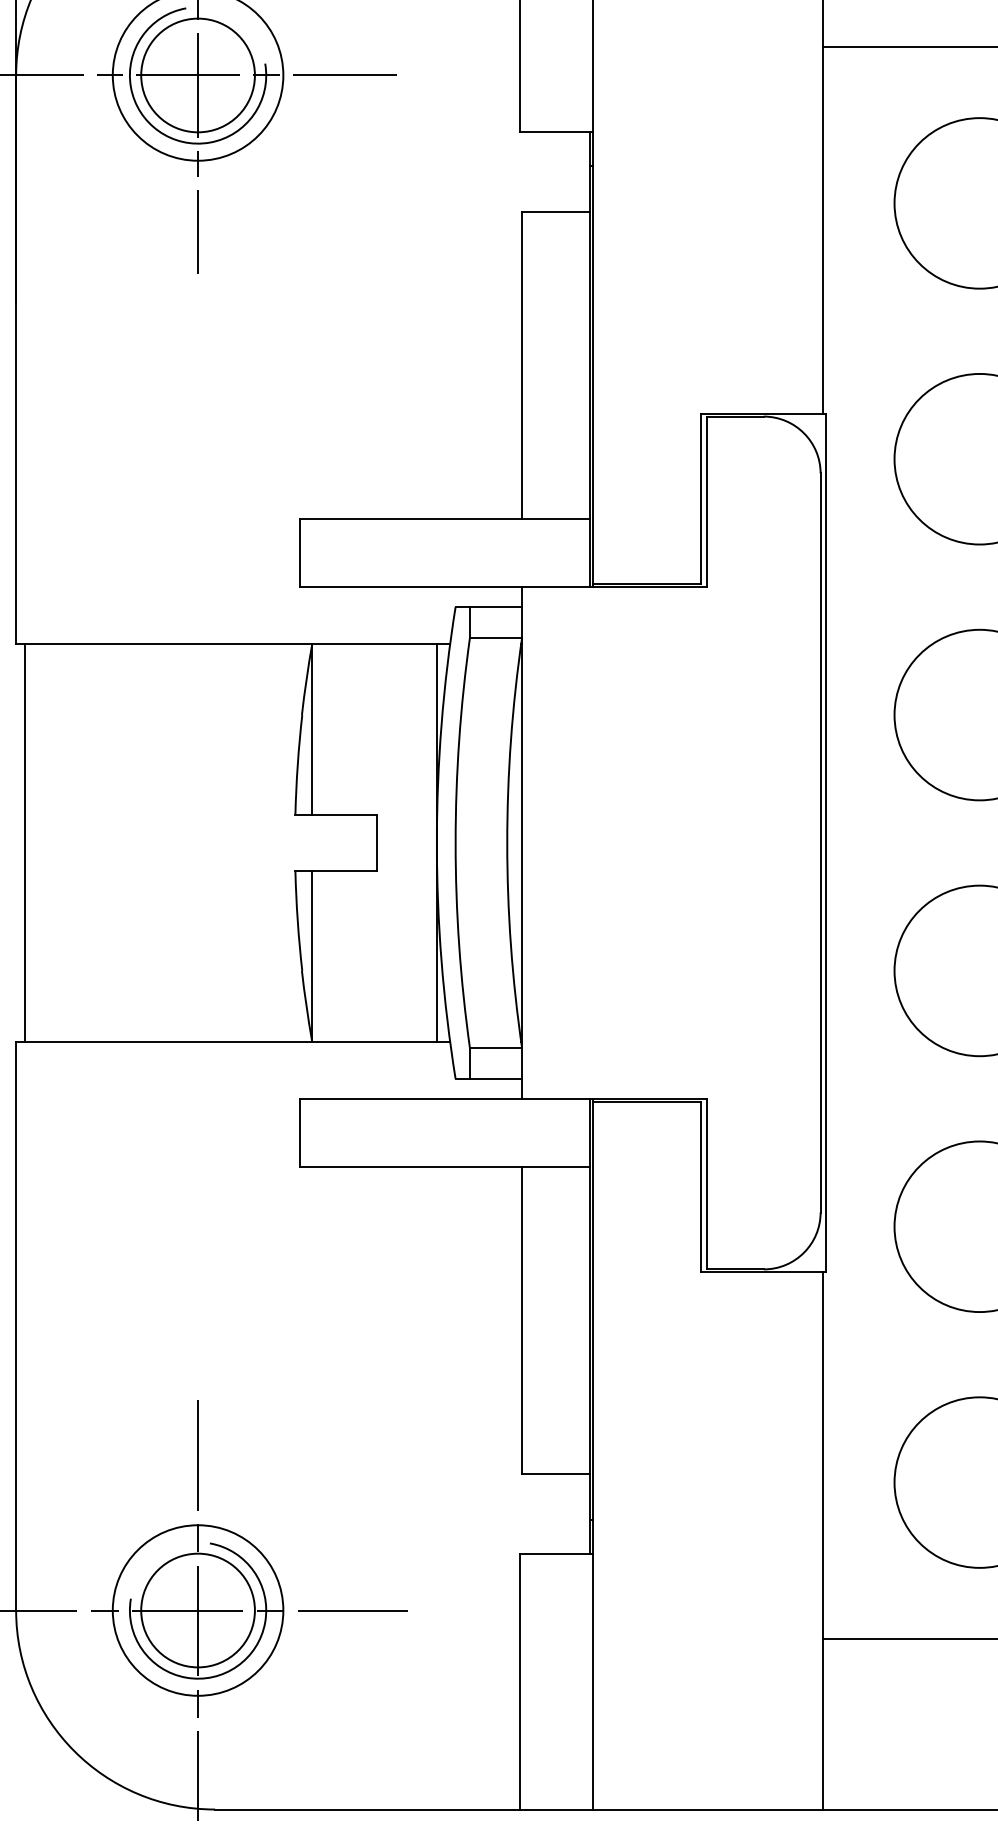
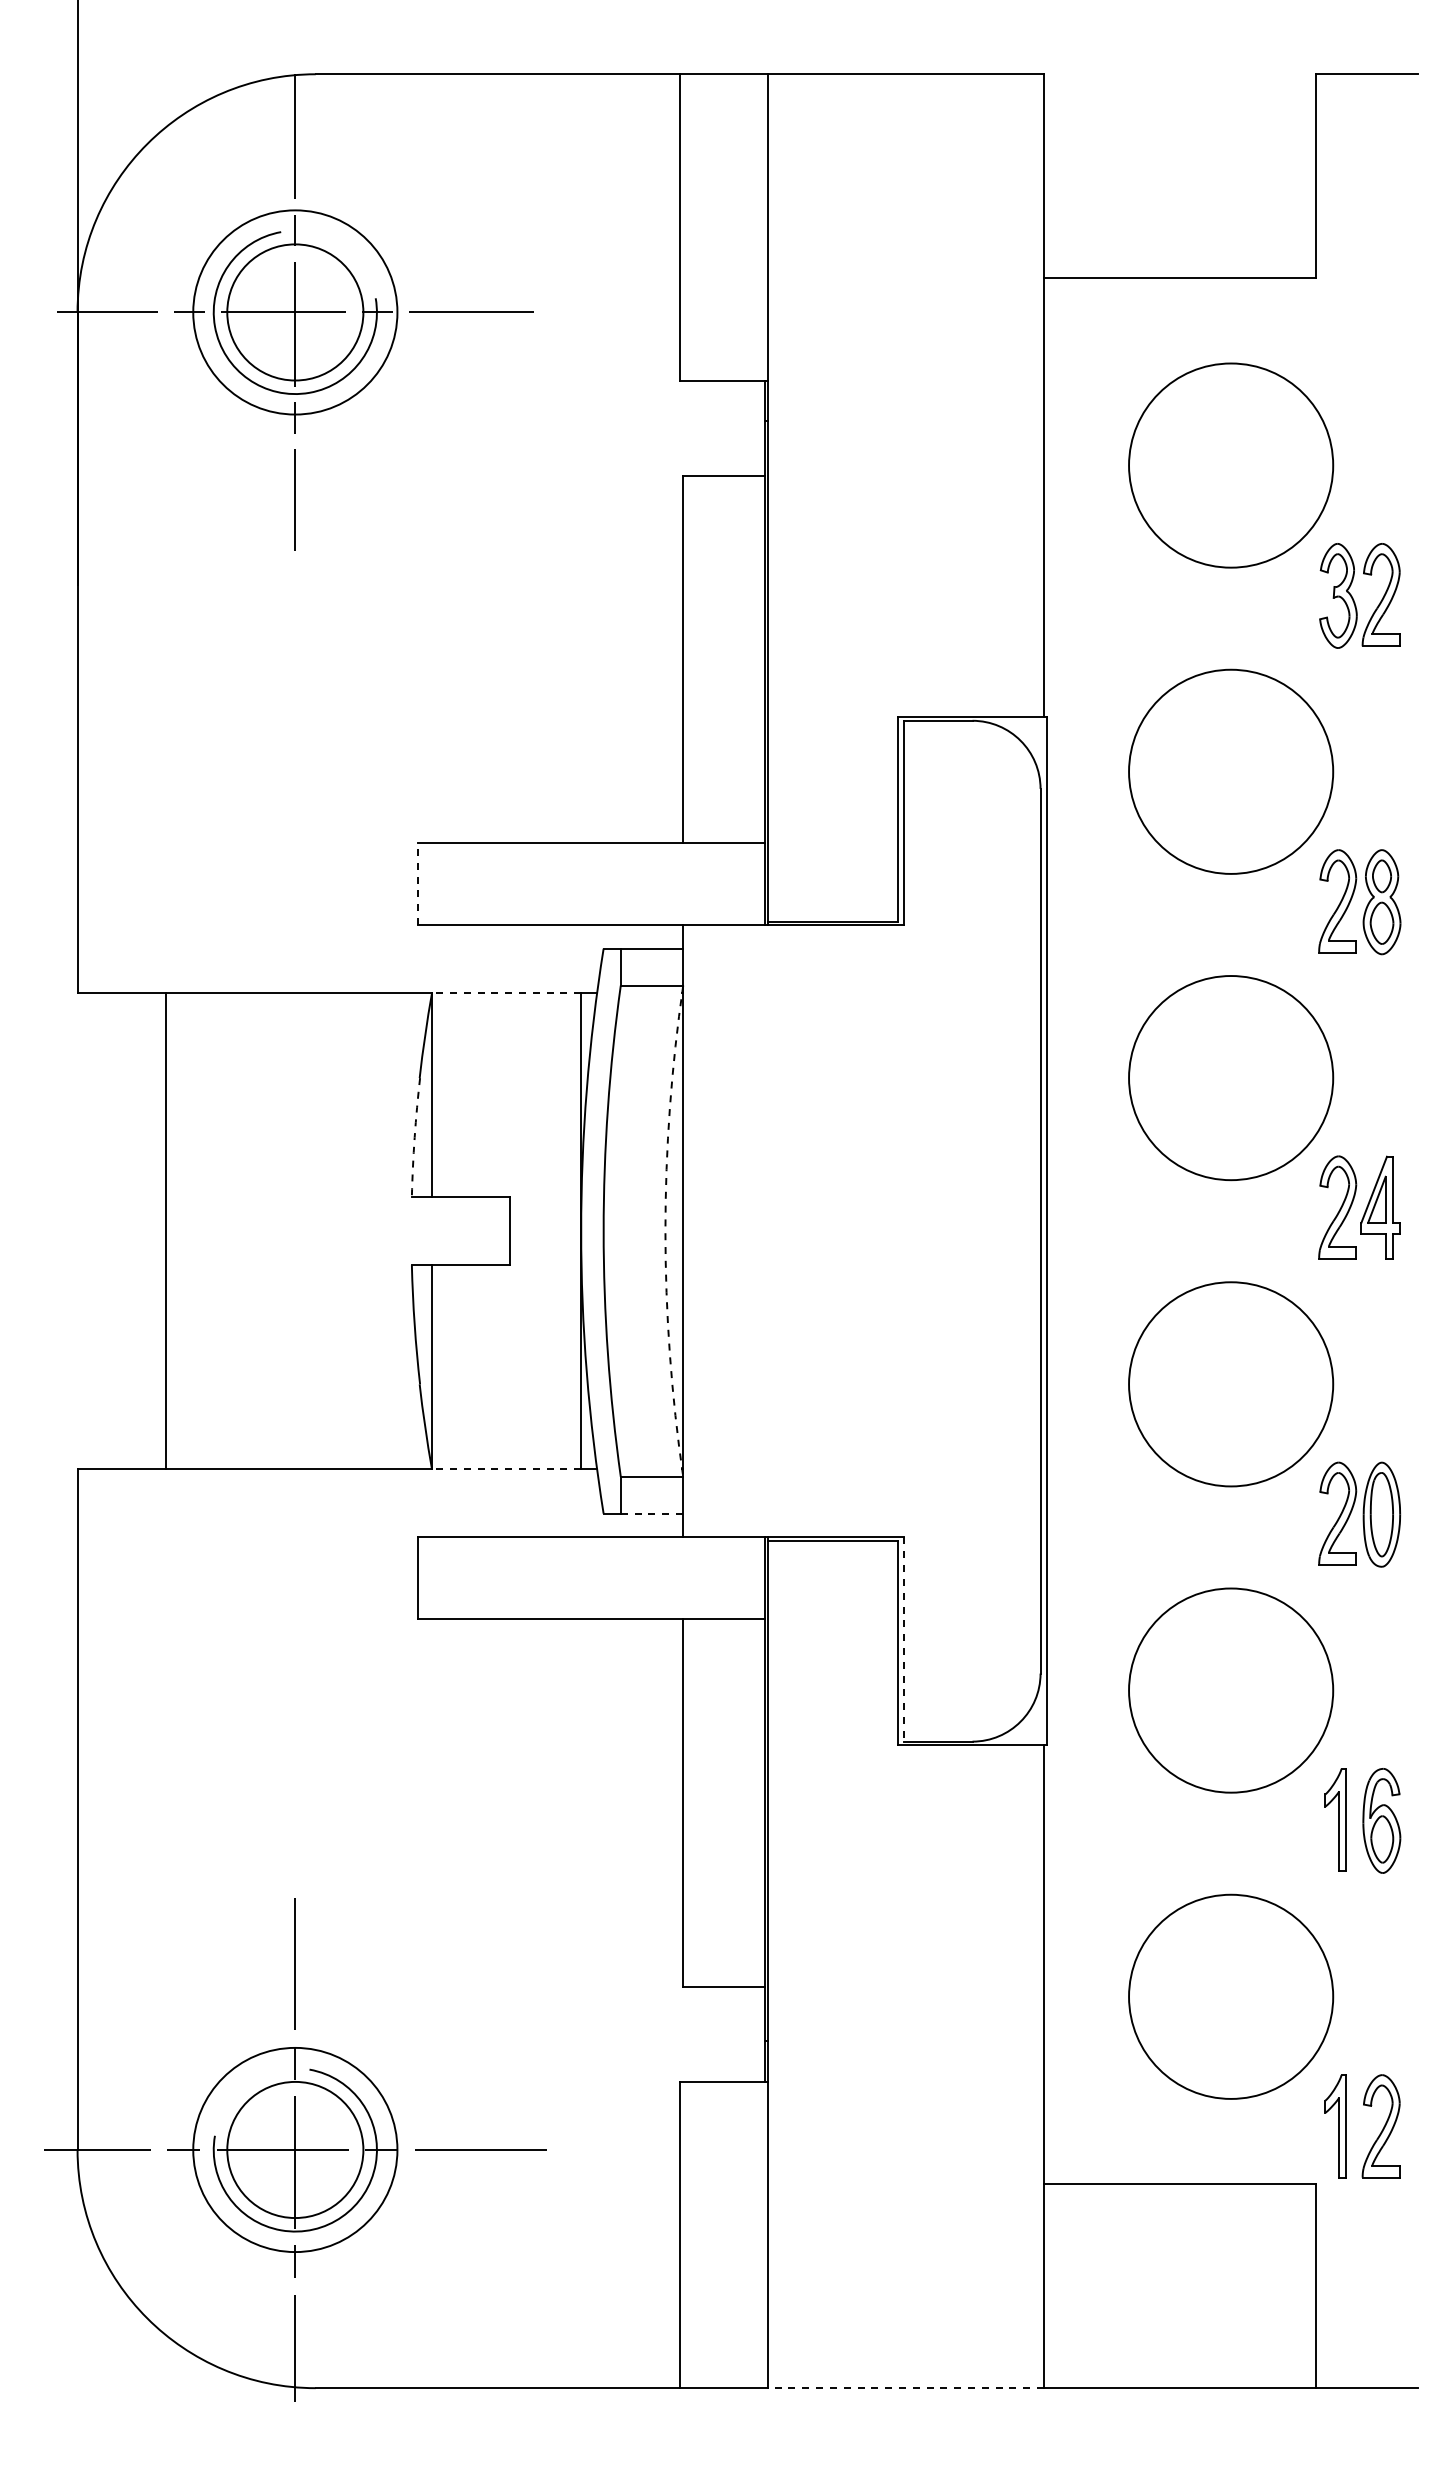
line: (300, 553) -> (417, 884), solid -> dashed
line: (374, 644) -> (506, 993), solid -> dashed
arc: (297, 764) -> (414, 1137), solid -> dashed
line: (24, 843) -> (165, 1231), moved
arc: (507, 843) -> (665, 1231), solid -> dashed
line: (374, 1042) -> (506, 1469), solid -> dashed
line: (496, 1078) -> (652, 1513), solid -> dashed
line: (706, 1184) -> (904, 1640), solid -> dashed
line: (708, 1809) -> (906, 2388), solid -> dashed

